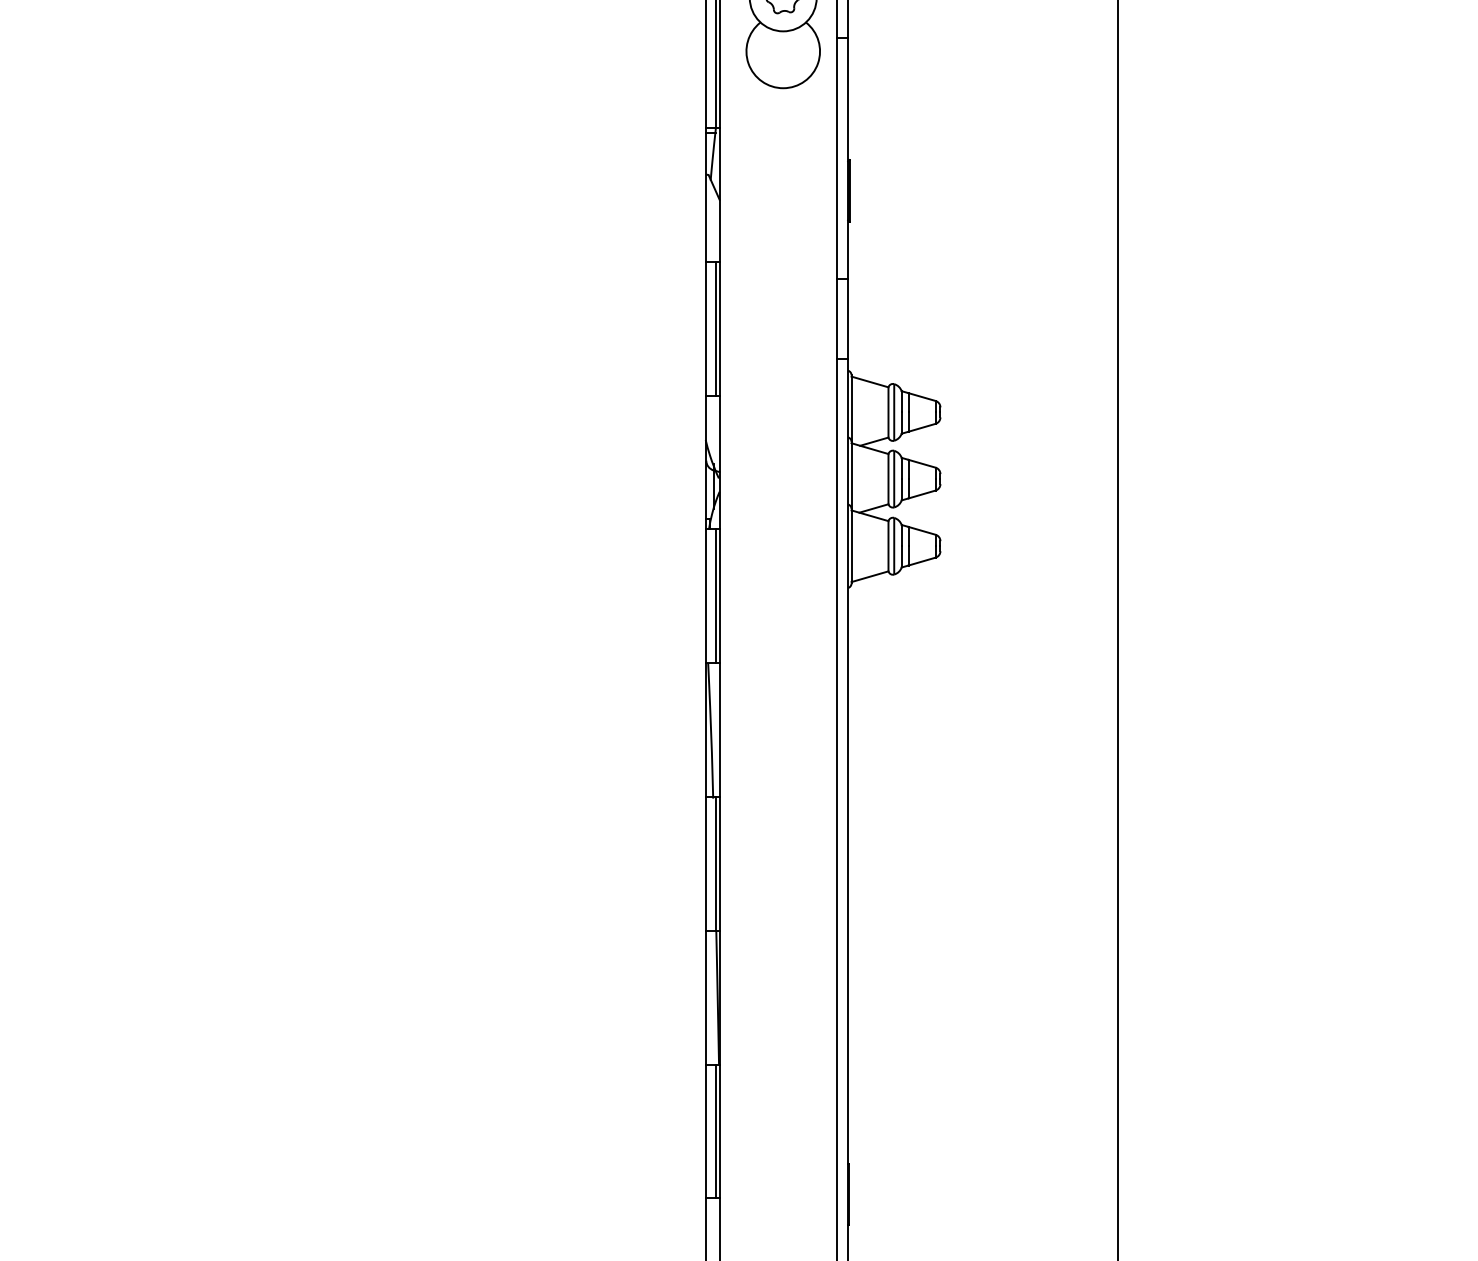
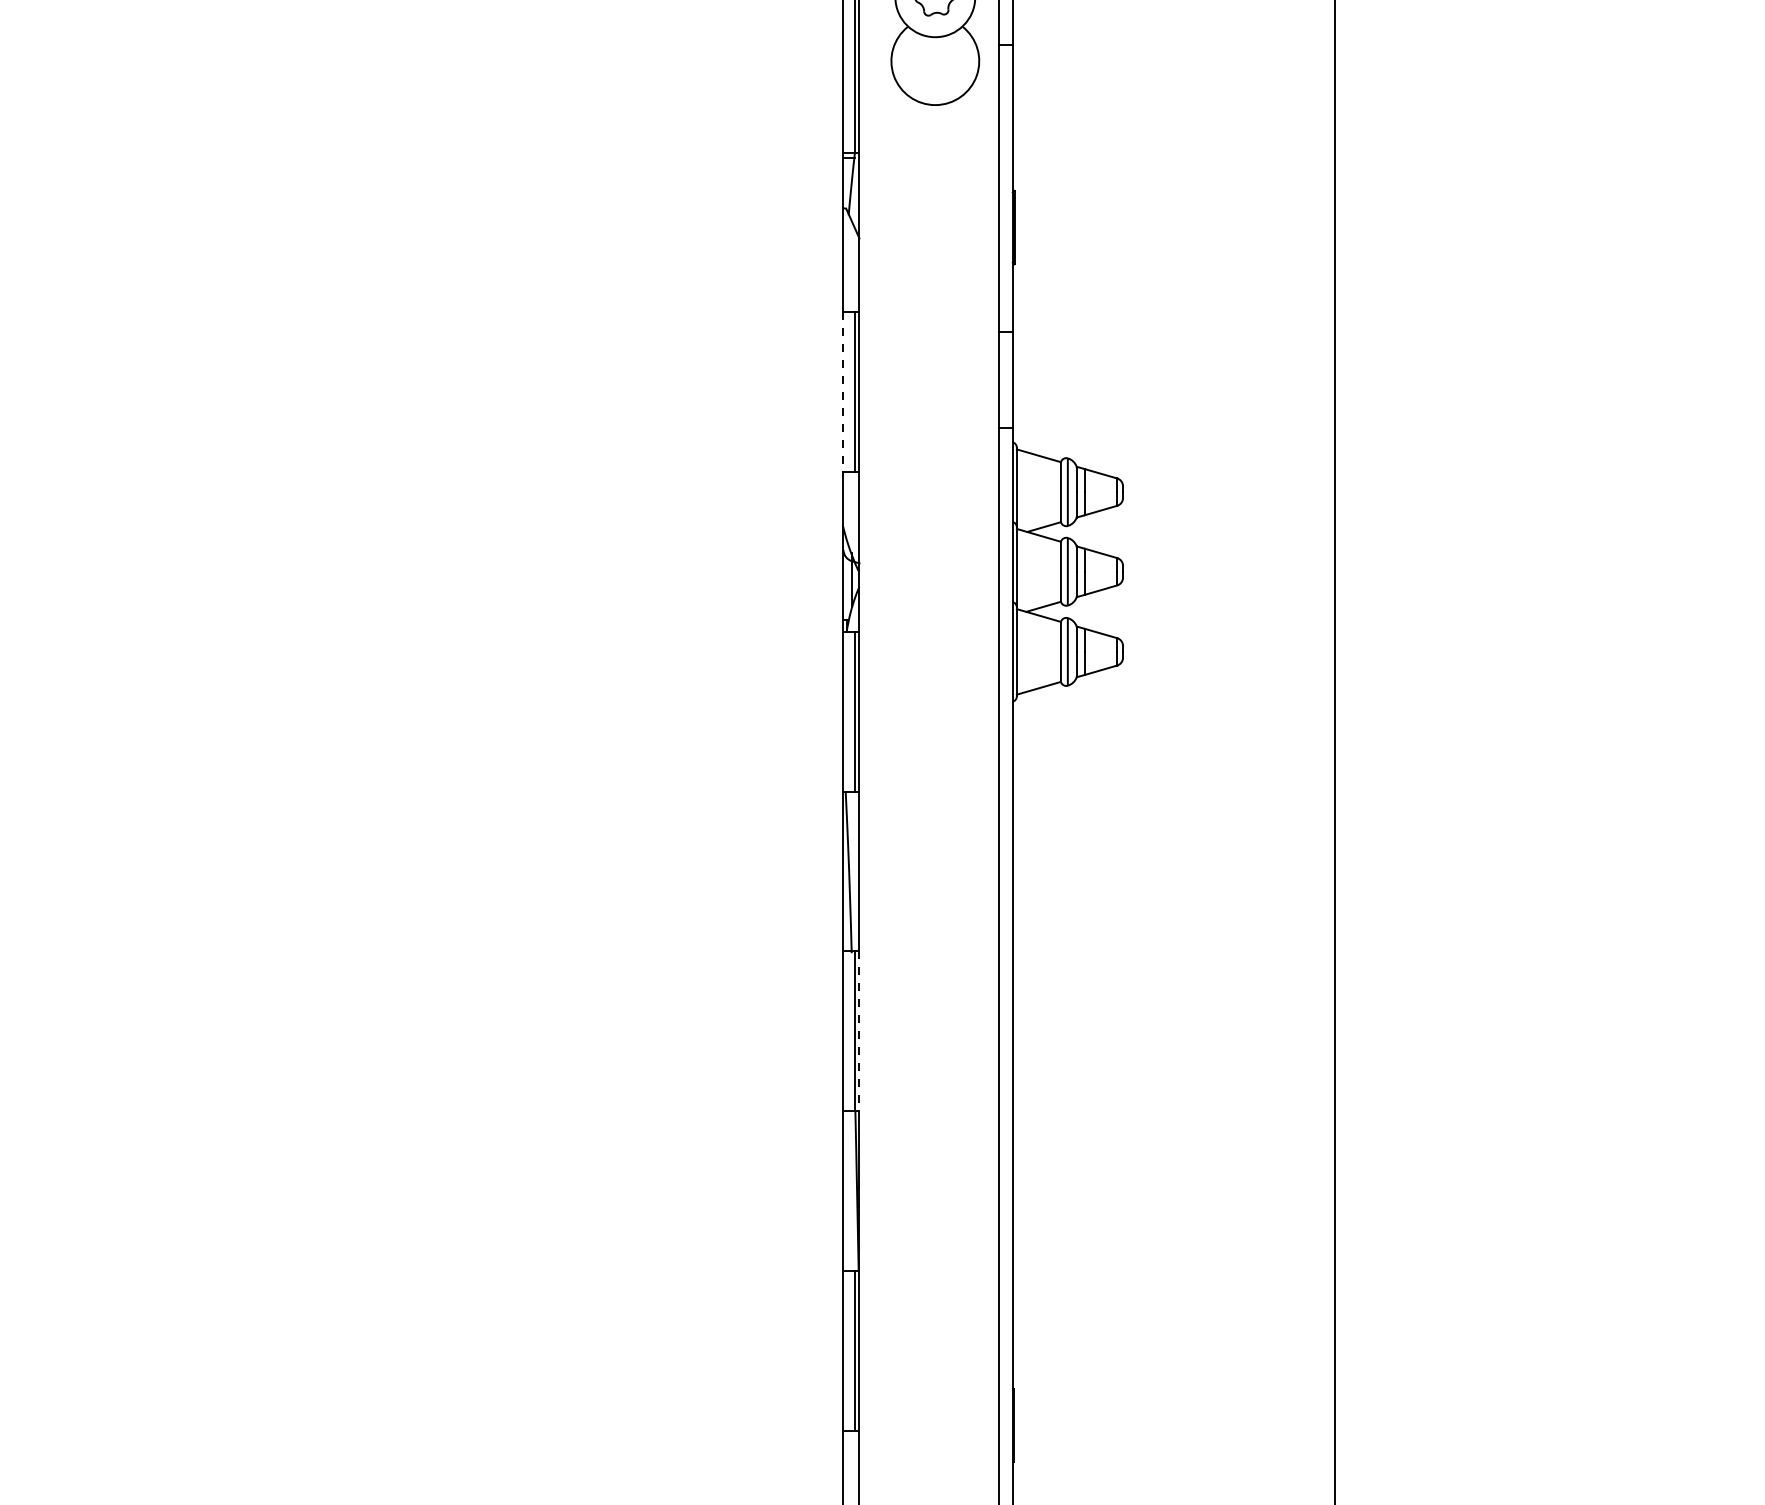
line: (706, 328) -> (843, 392), solid -> dashed
line: (719, 864) -> (859, 1031), solid -> dashed

